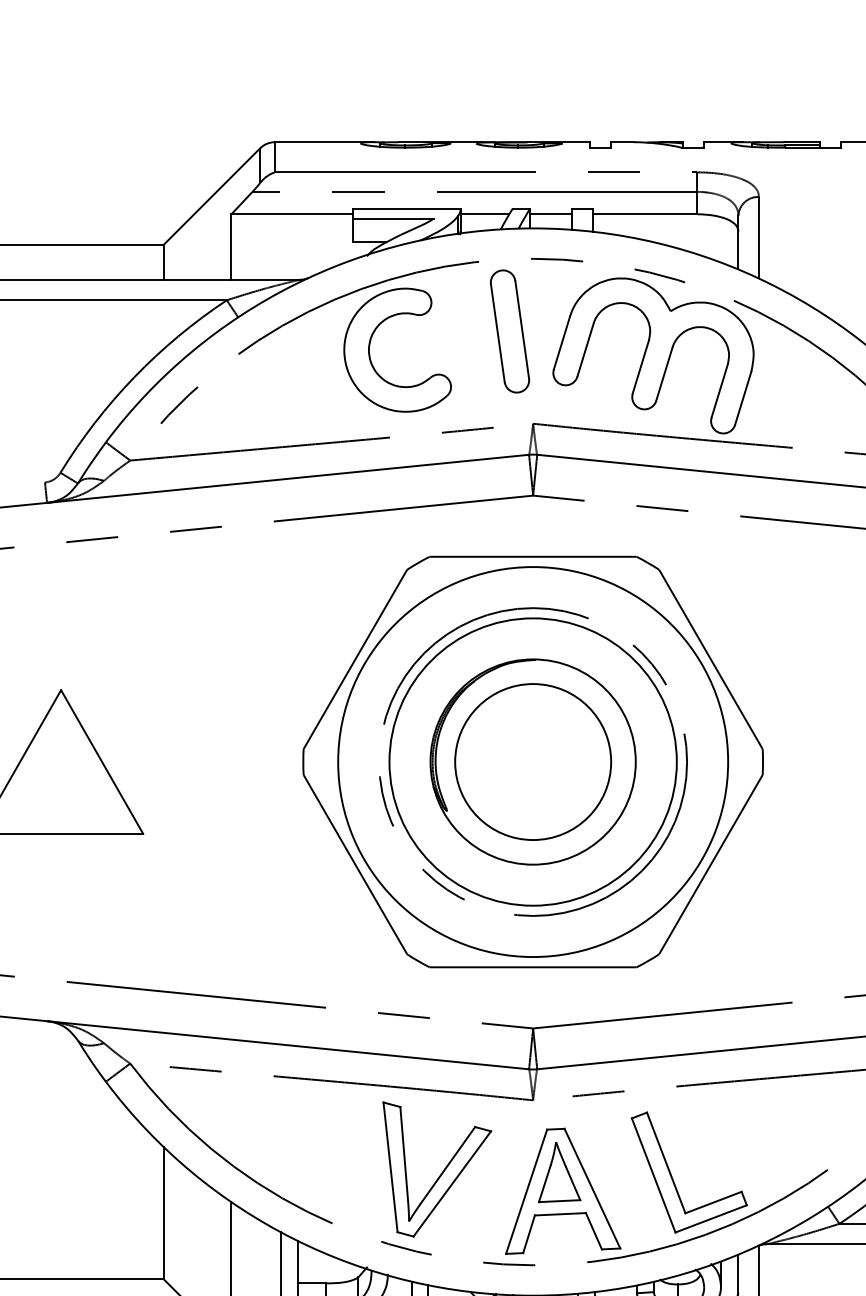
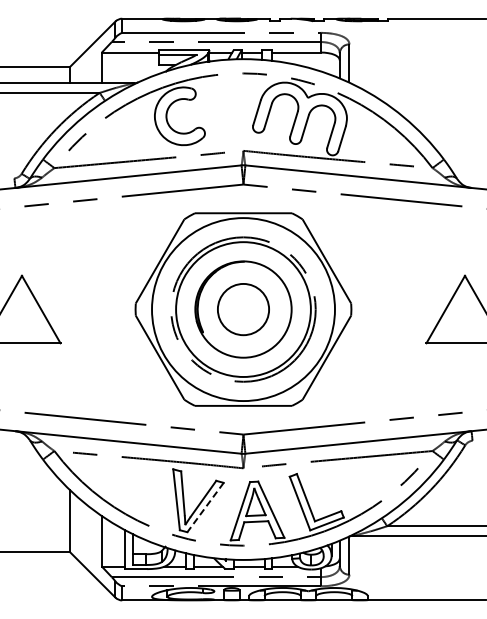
part: (509, 331) -> (232, 107), removed
circle: (533, 761) -> (243, 309), size x0.7
line: (452, 1183) -> (205, 507), solid -> dashed

